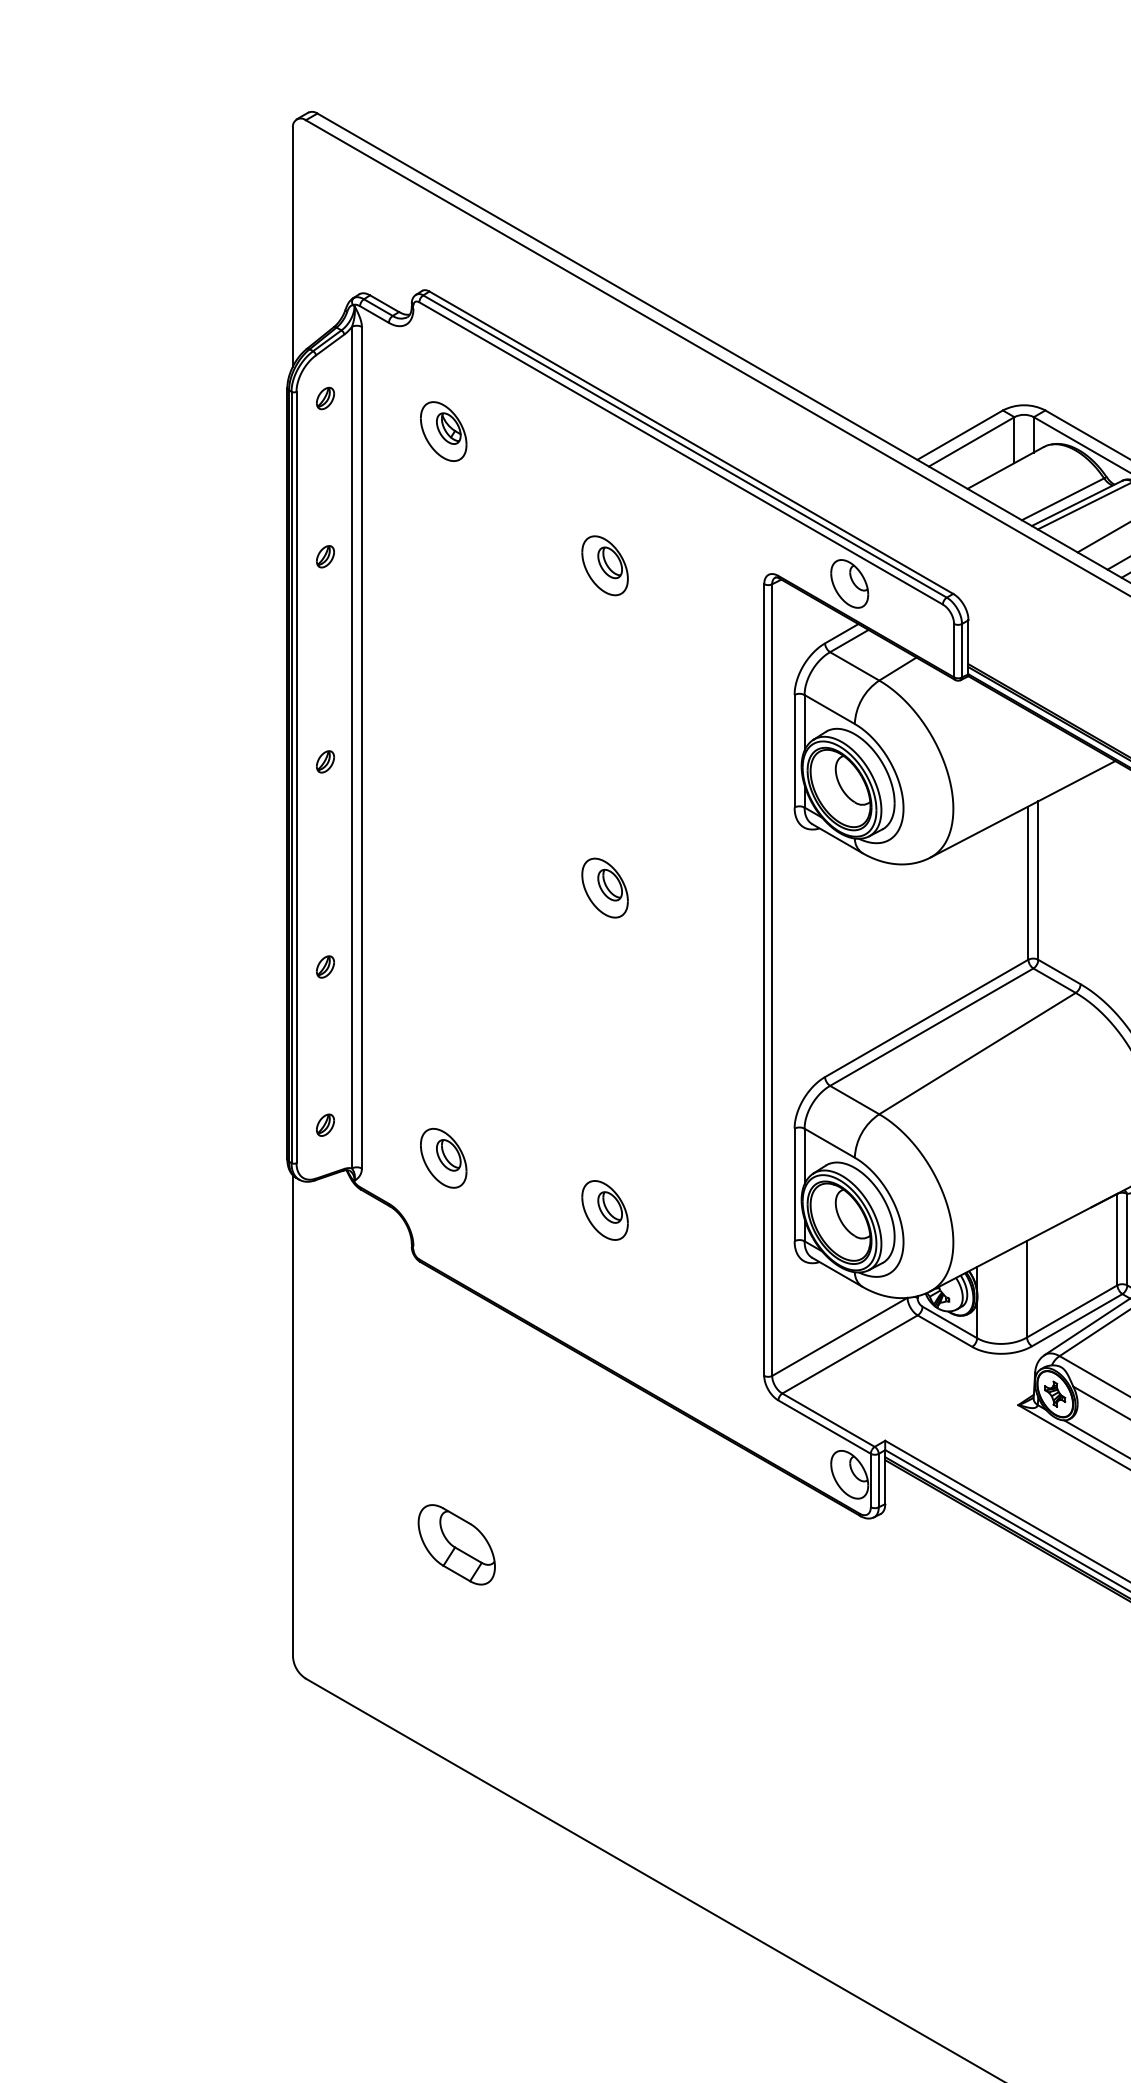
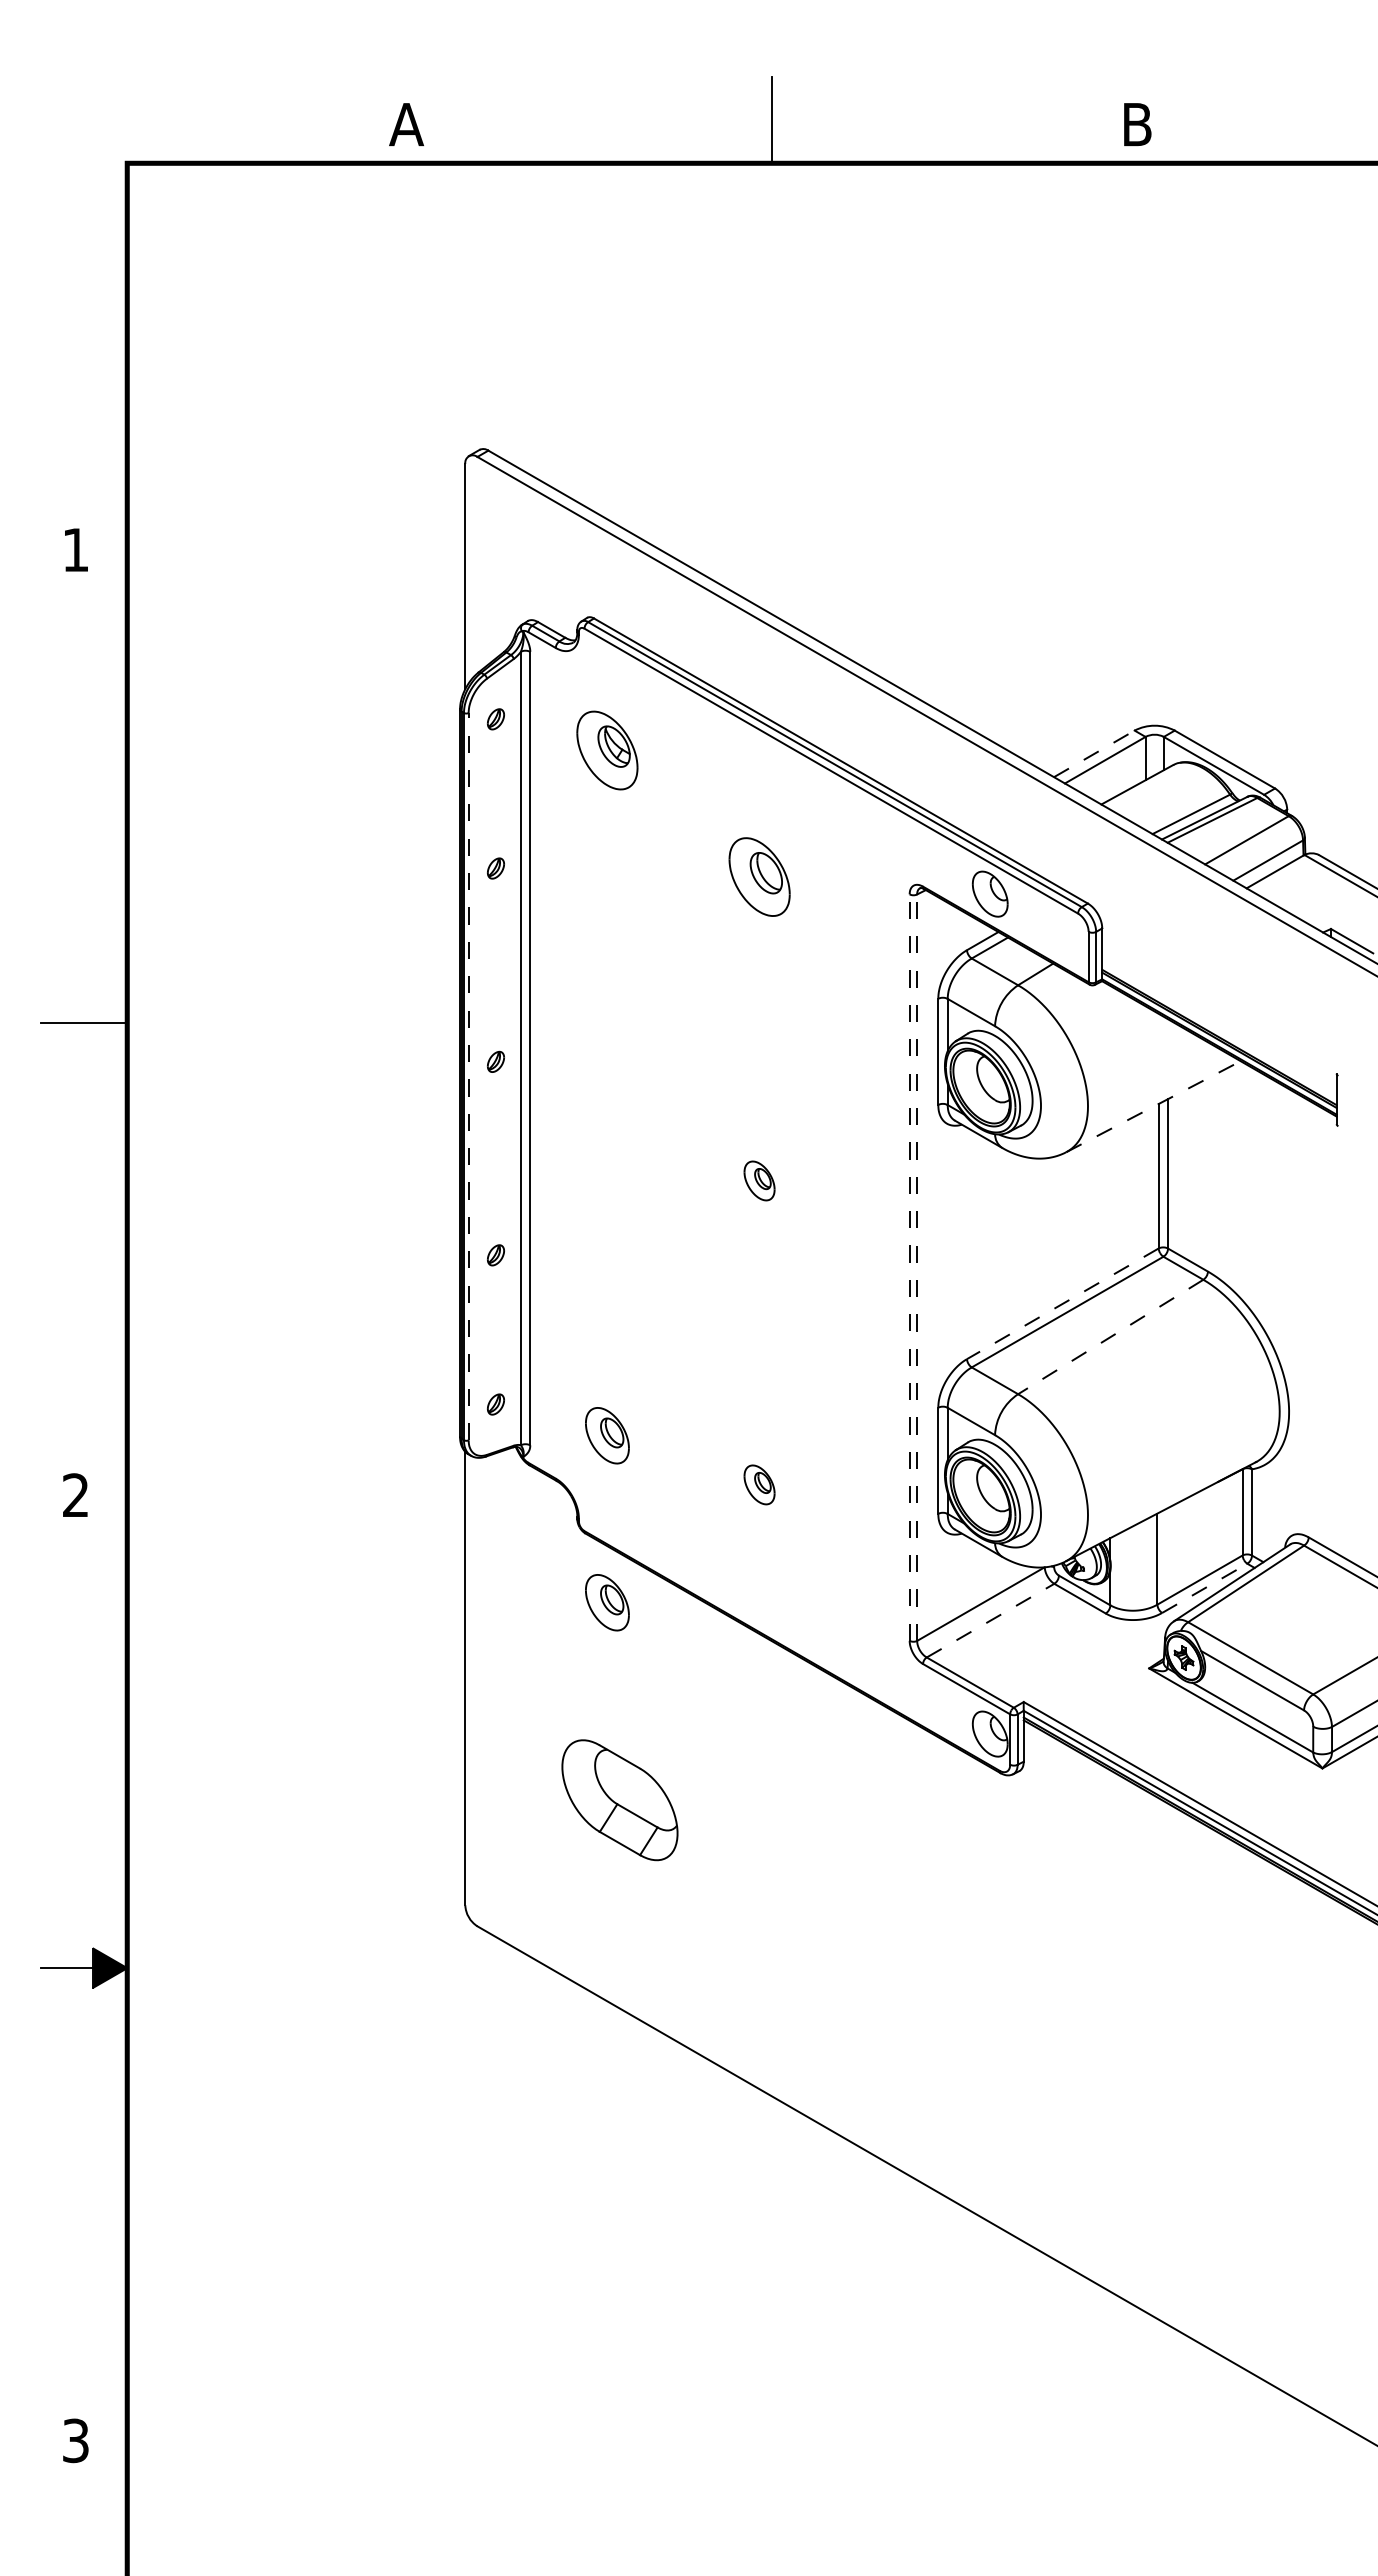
part: (443, 431) -> (607, 750), size x1.4
line: (960, 434) -> (1094, 753), solid -> dashed
part: (604, 565) -> (759, 876), size x1.4
line: (296, 777) -> (468, 1076), solid -> dashed
line: (1022, 809) -> (1153, 1106), solid -> dashed
part: (604, 887) -> (759, 1180), size x0.7
line: (764, 979) -> (909, 1267), solid -> dashed
line: (772, 979) -> (917, 1267), solid -> dashed
line: (926, 1018) -> (1062, 1303), solid -> dashed
line: (977, 1054) -> (1110, 1337), solid -> dashed
part: (604, 1210) -> (759, 1484), size x0.7
line: (1078, 1320) -> (1205, 1588), solid -> dashed
part: (443, 1335) -> (607, 1602), added
line: (849, 1354) -> (990, 1620), solid -> dashed
part: (456, 1544) -> (619, 1799), size x1.6

